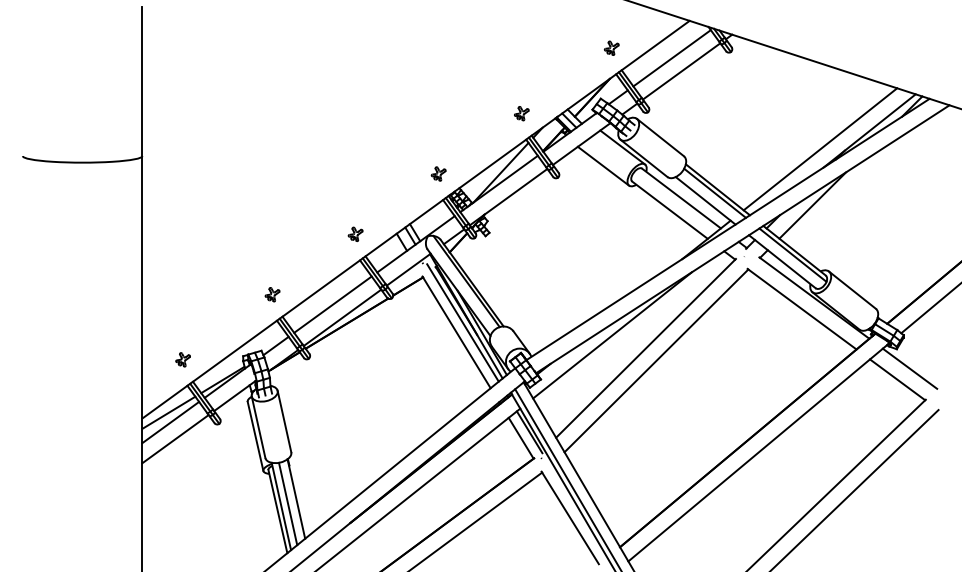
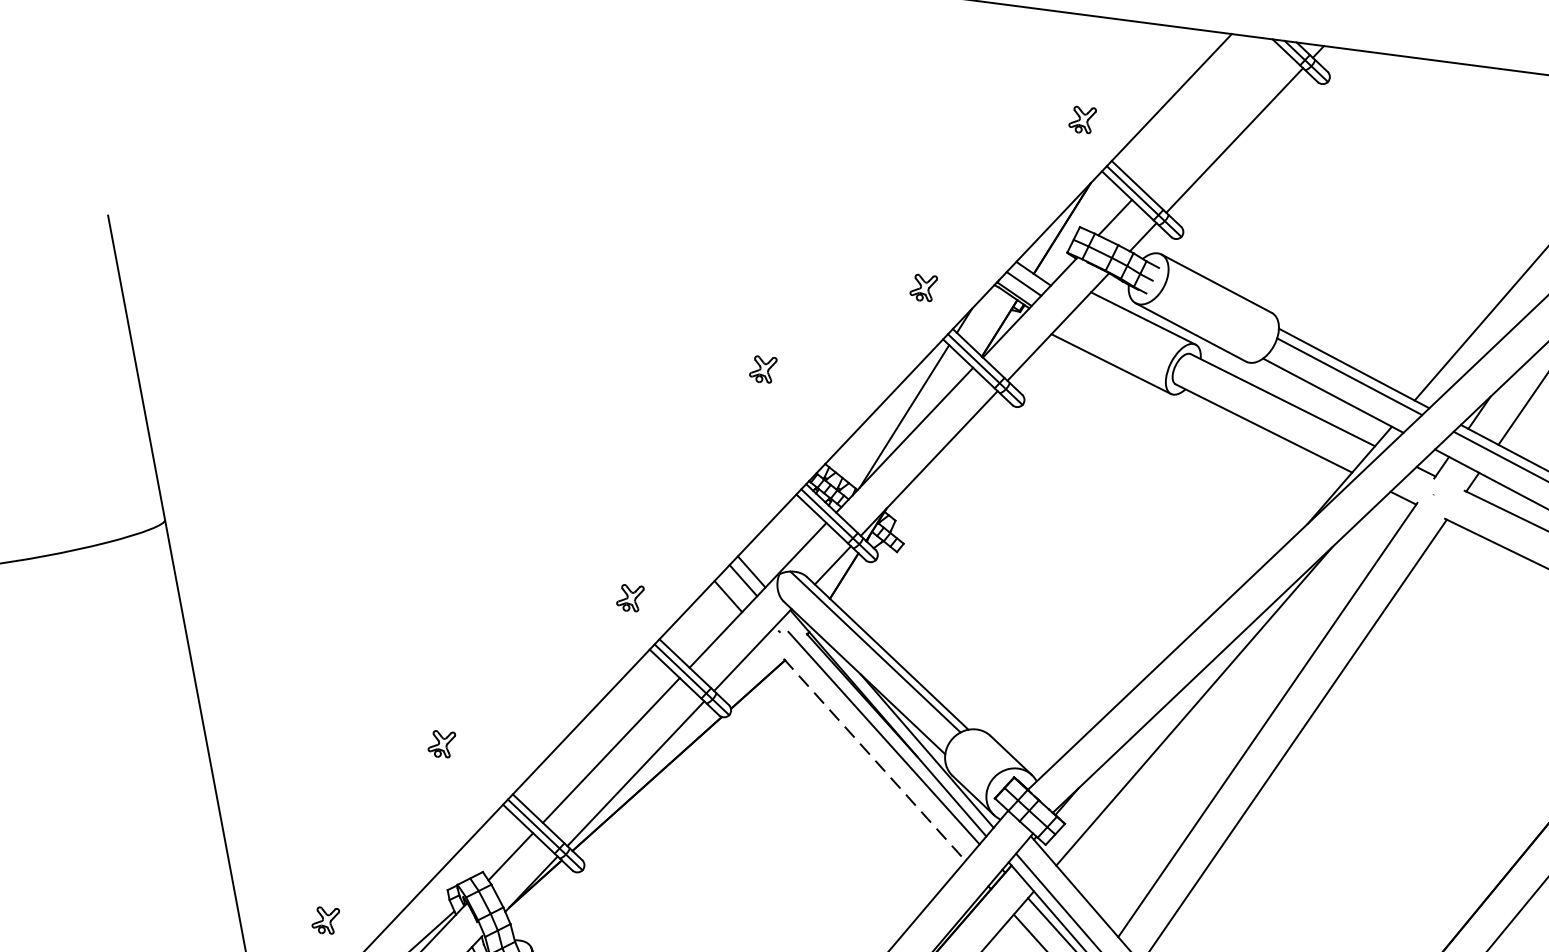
line: (671, 58) -> (1209, 117), removed
part: (438, 173) -> (763, 368), moved
part: (272, 294) -> (442, 743), moved
line: (456, 332) -> (874, 760), solid -> dashed

